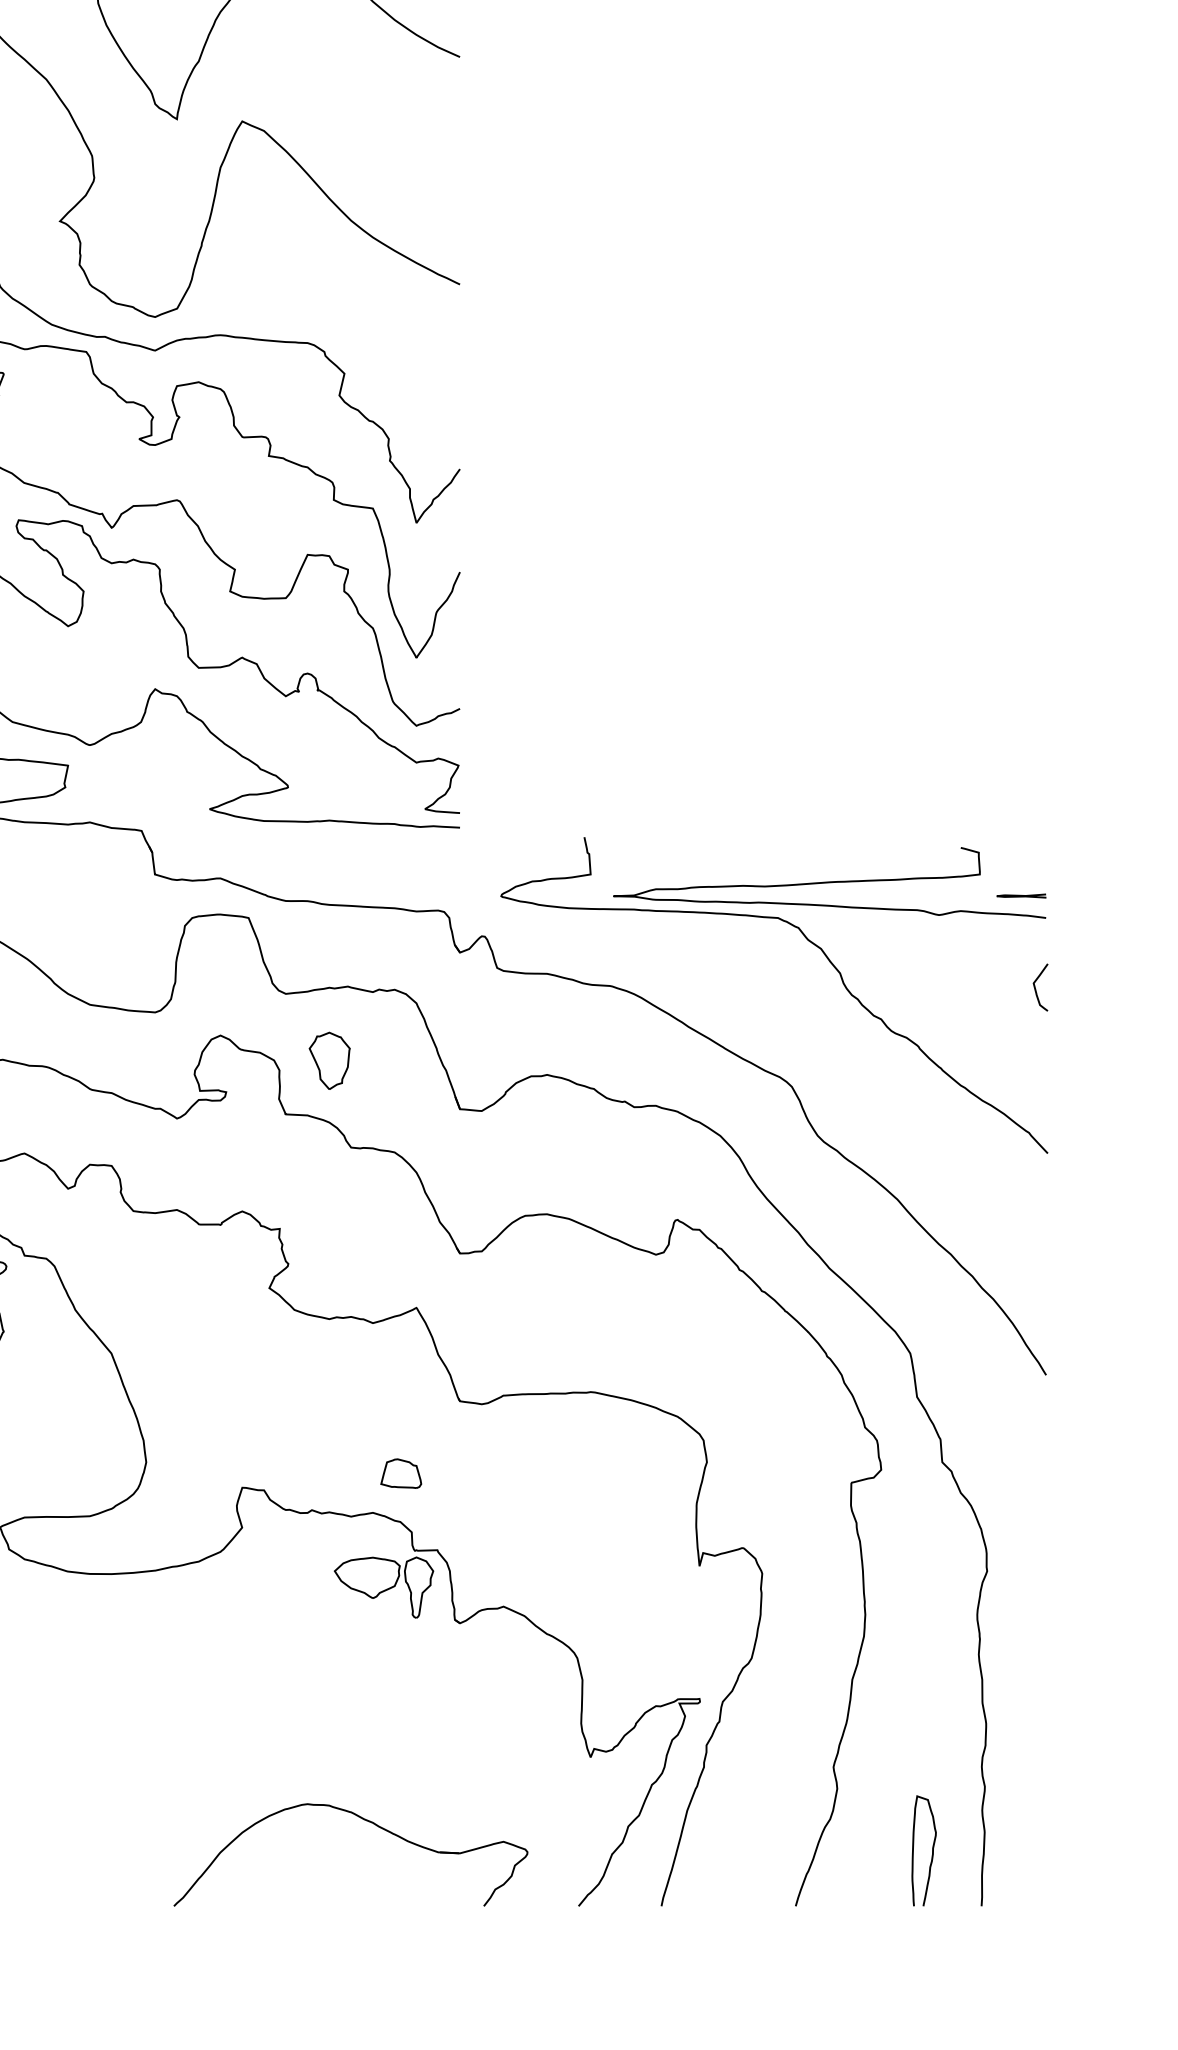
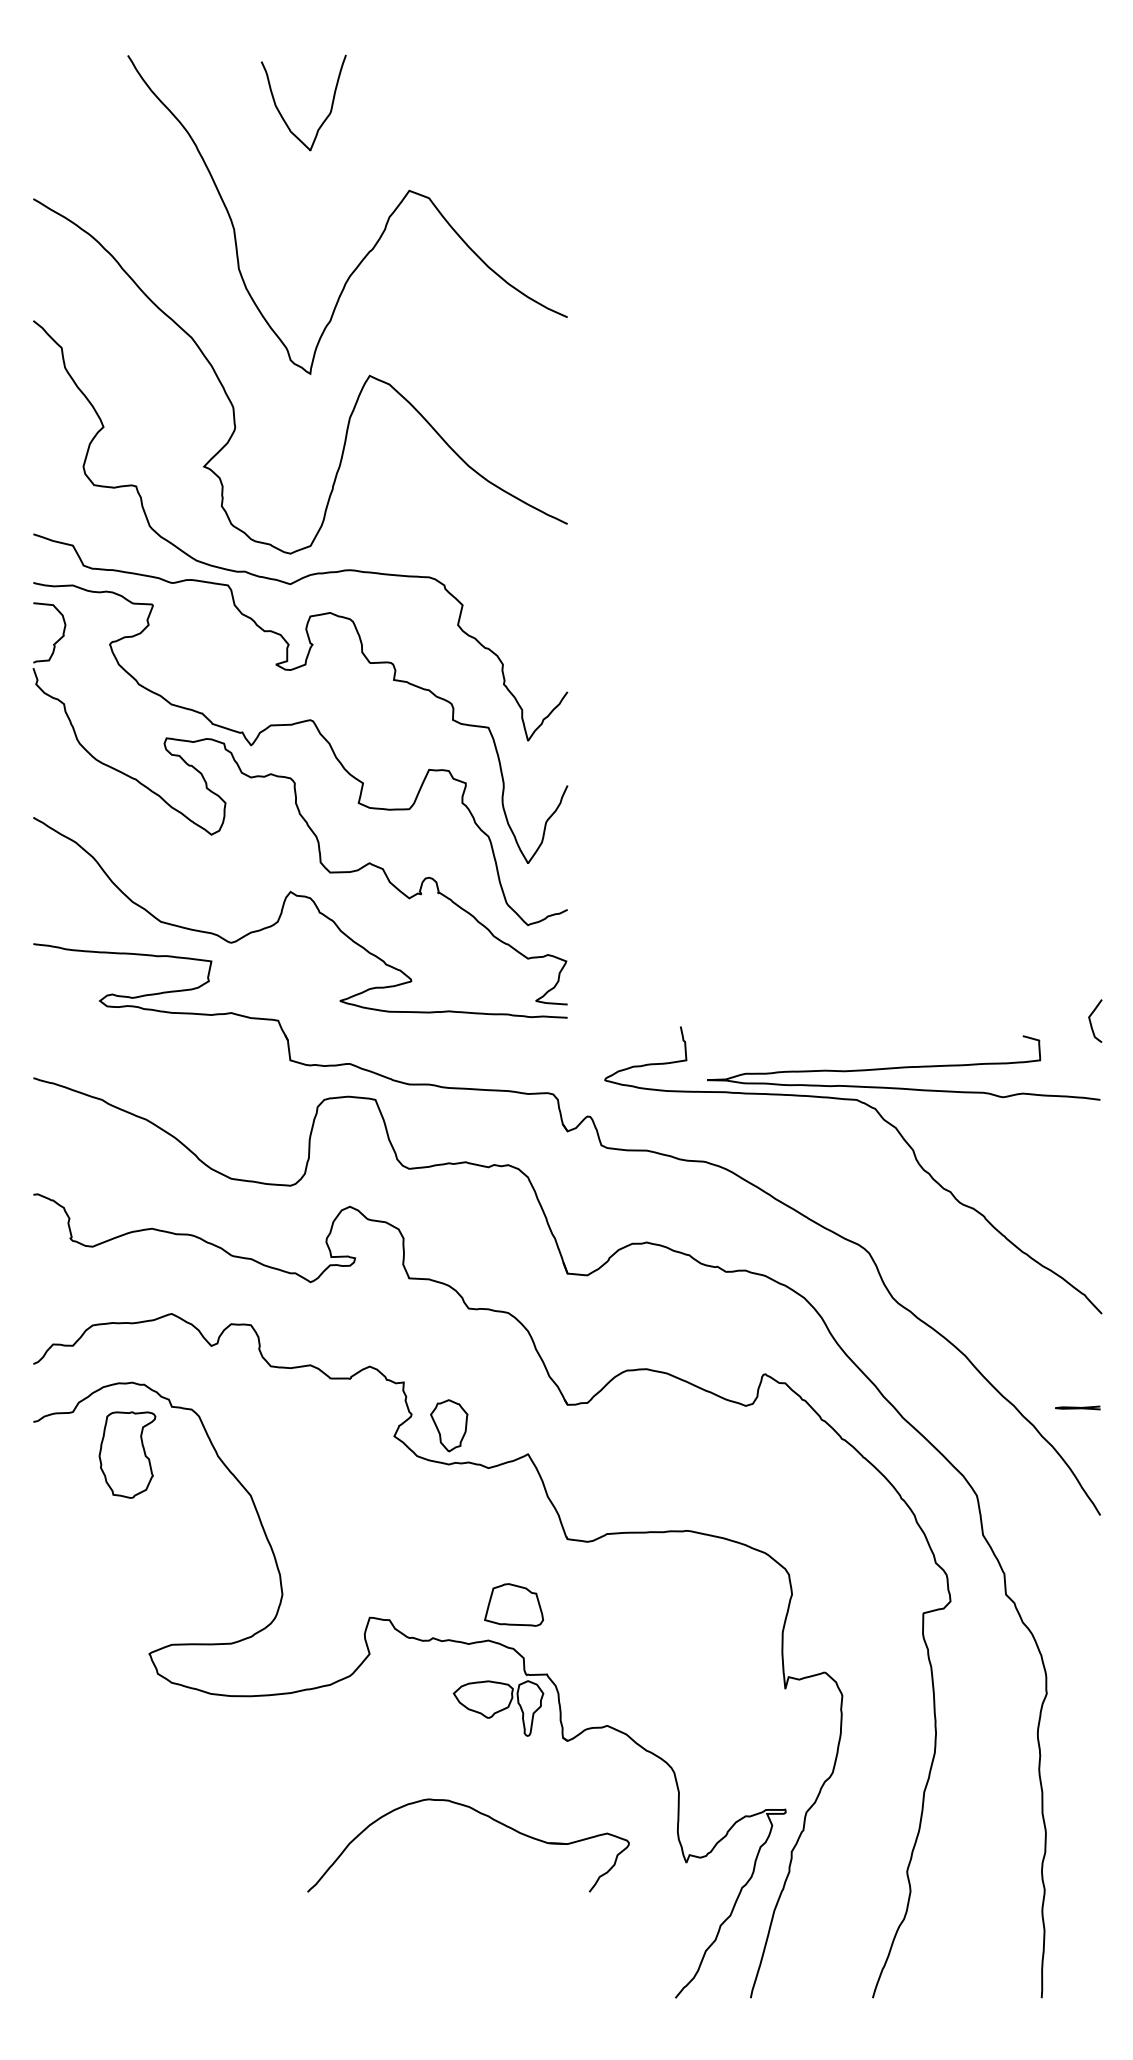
curve: (1020, 895) -> (1077, 1407), moved
curve: (1036, 987) -> (1091, 1021), moved
part: (330, 1060) -> (449, 1425), moved
part: (401, 1473) -> (514, 1604), size x1.6
part: (364, 1820) -> (480, 1814), moved
curve: (931, 1850) -> (996, 1947), removed

